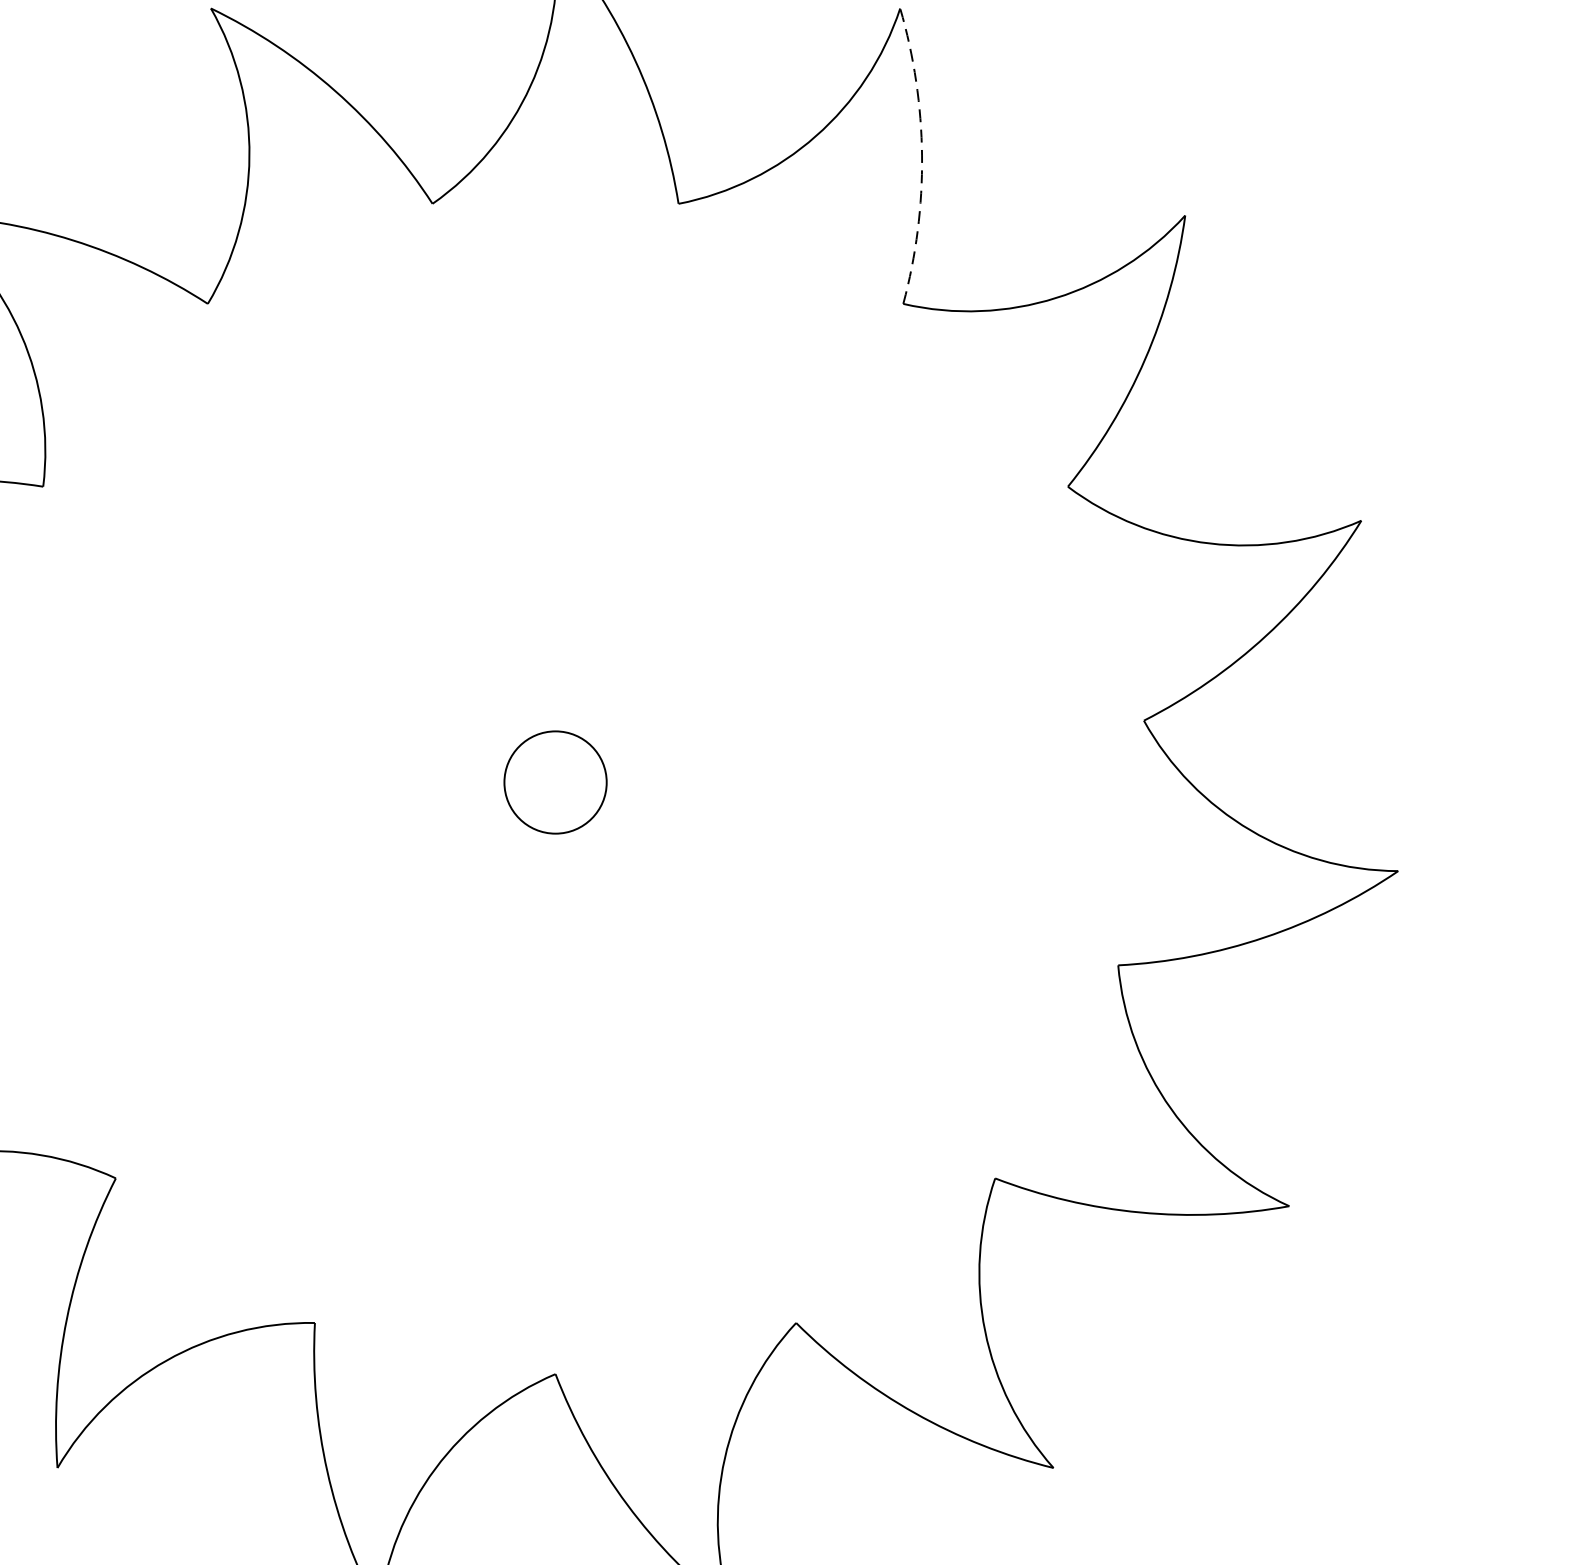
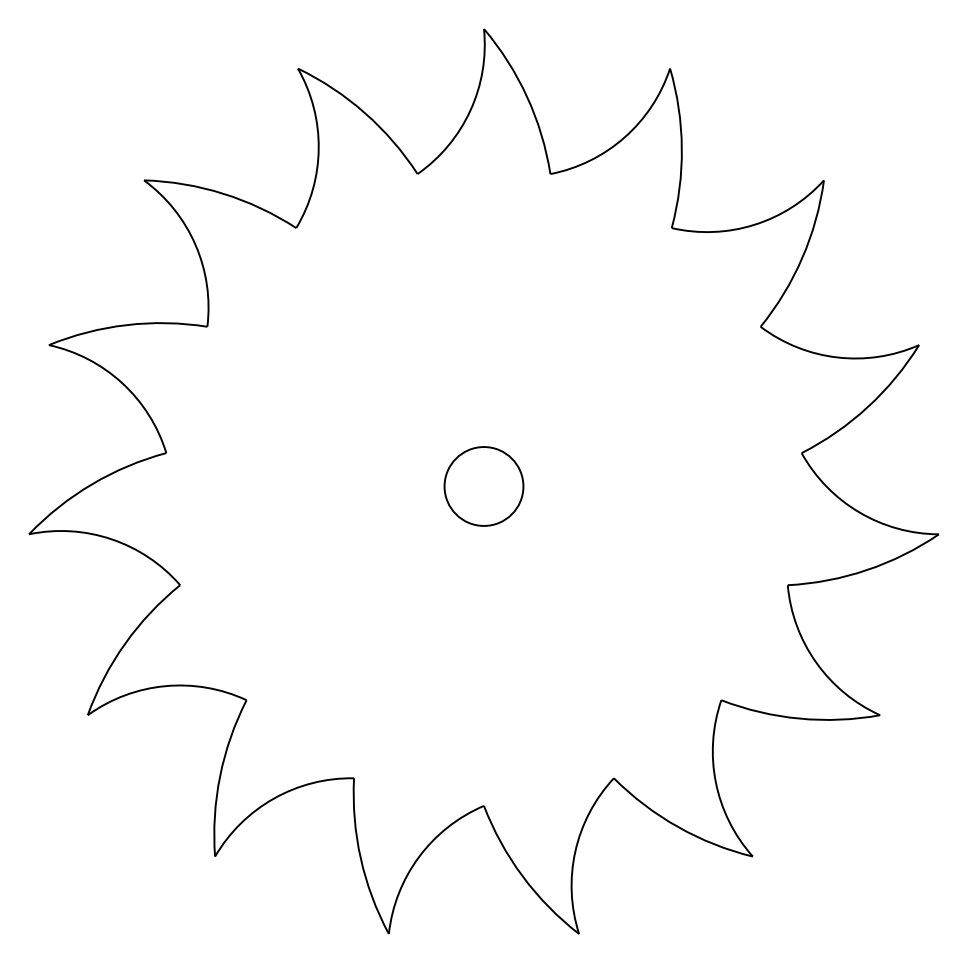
arc: (921, 156) -> (681, 148), dashed -> solid
circle: (554, 782) -> (483, 486), size x1.43

